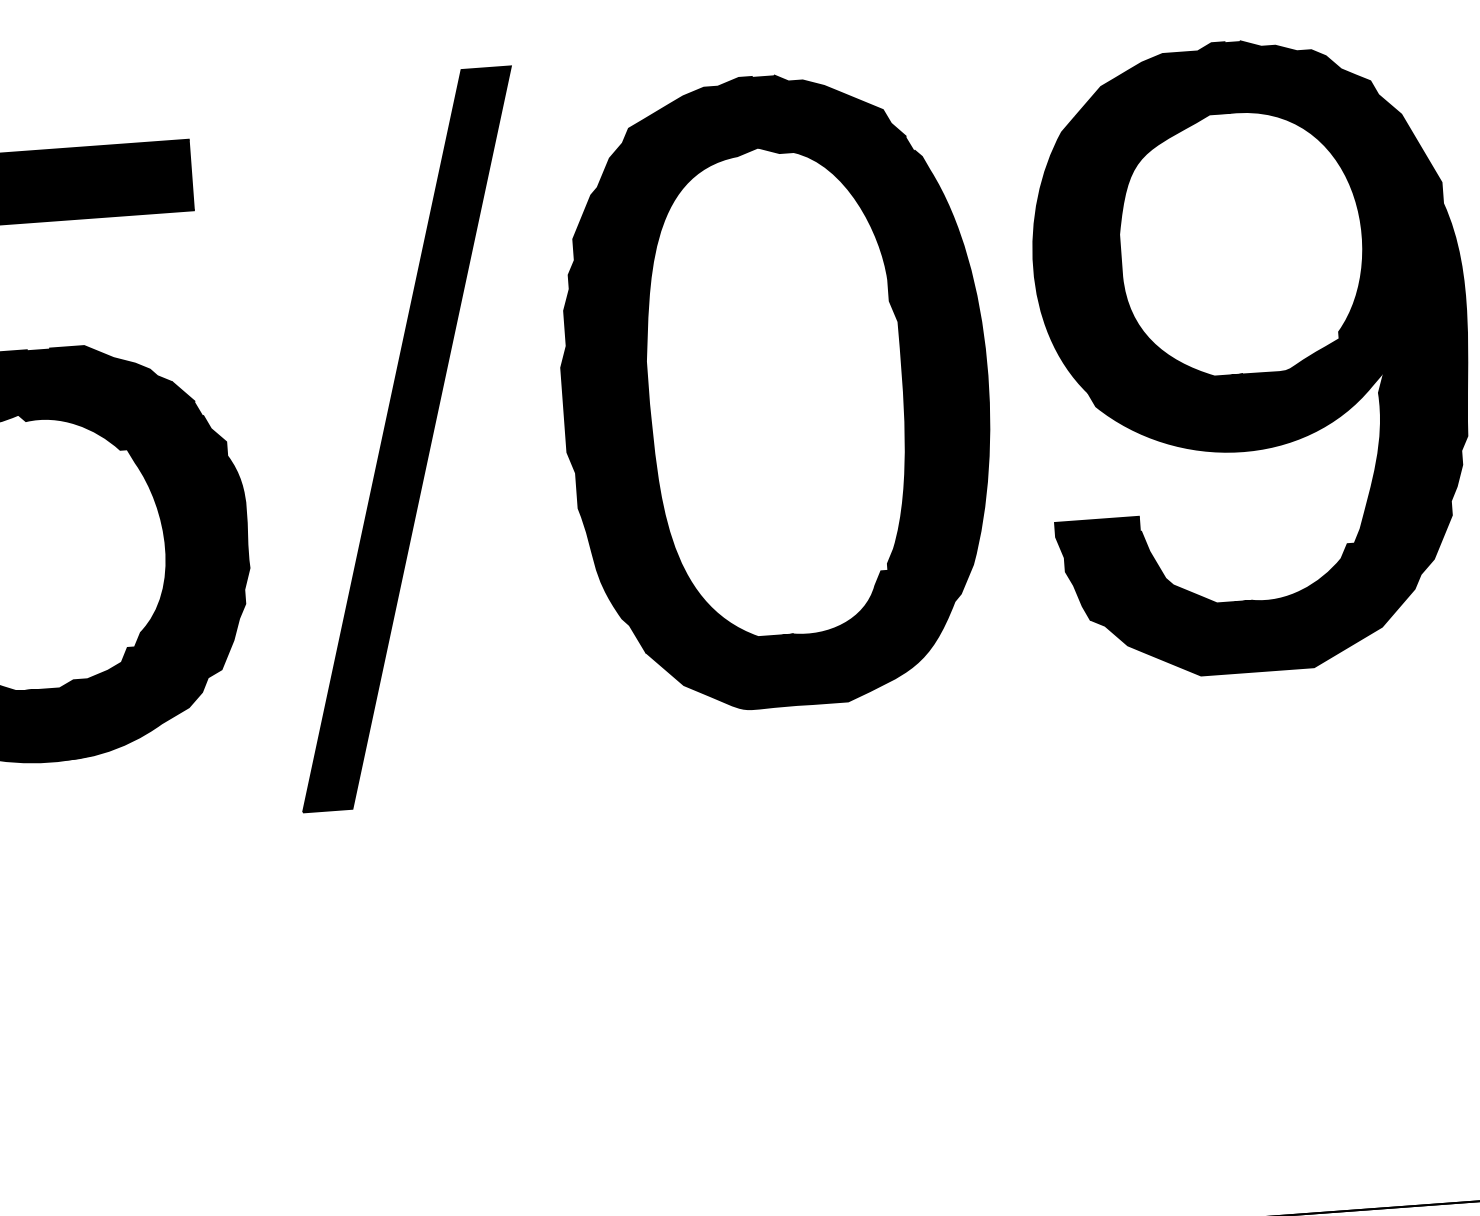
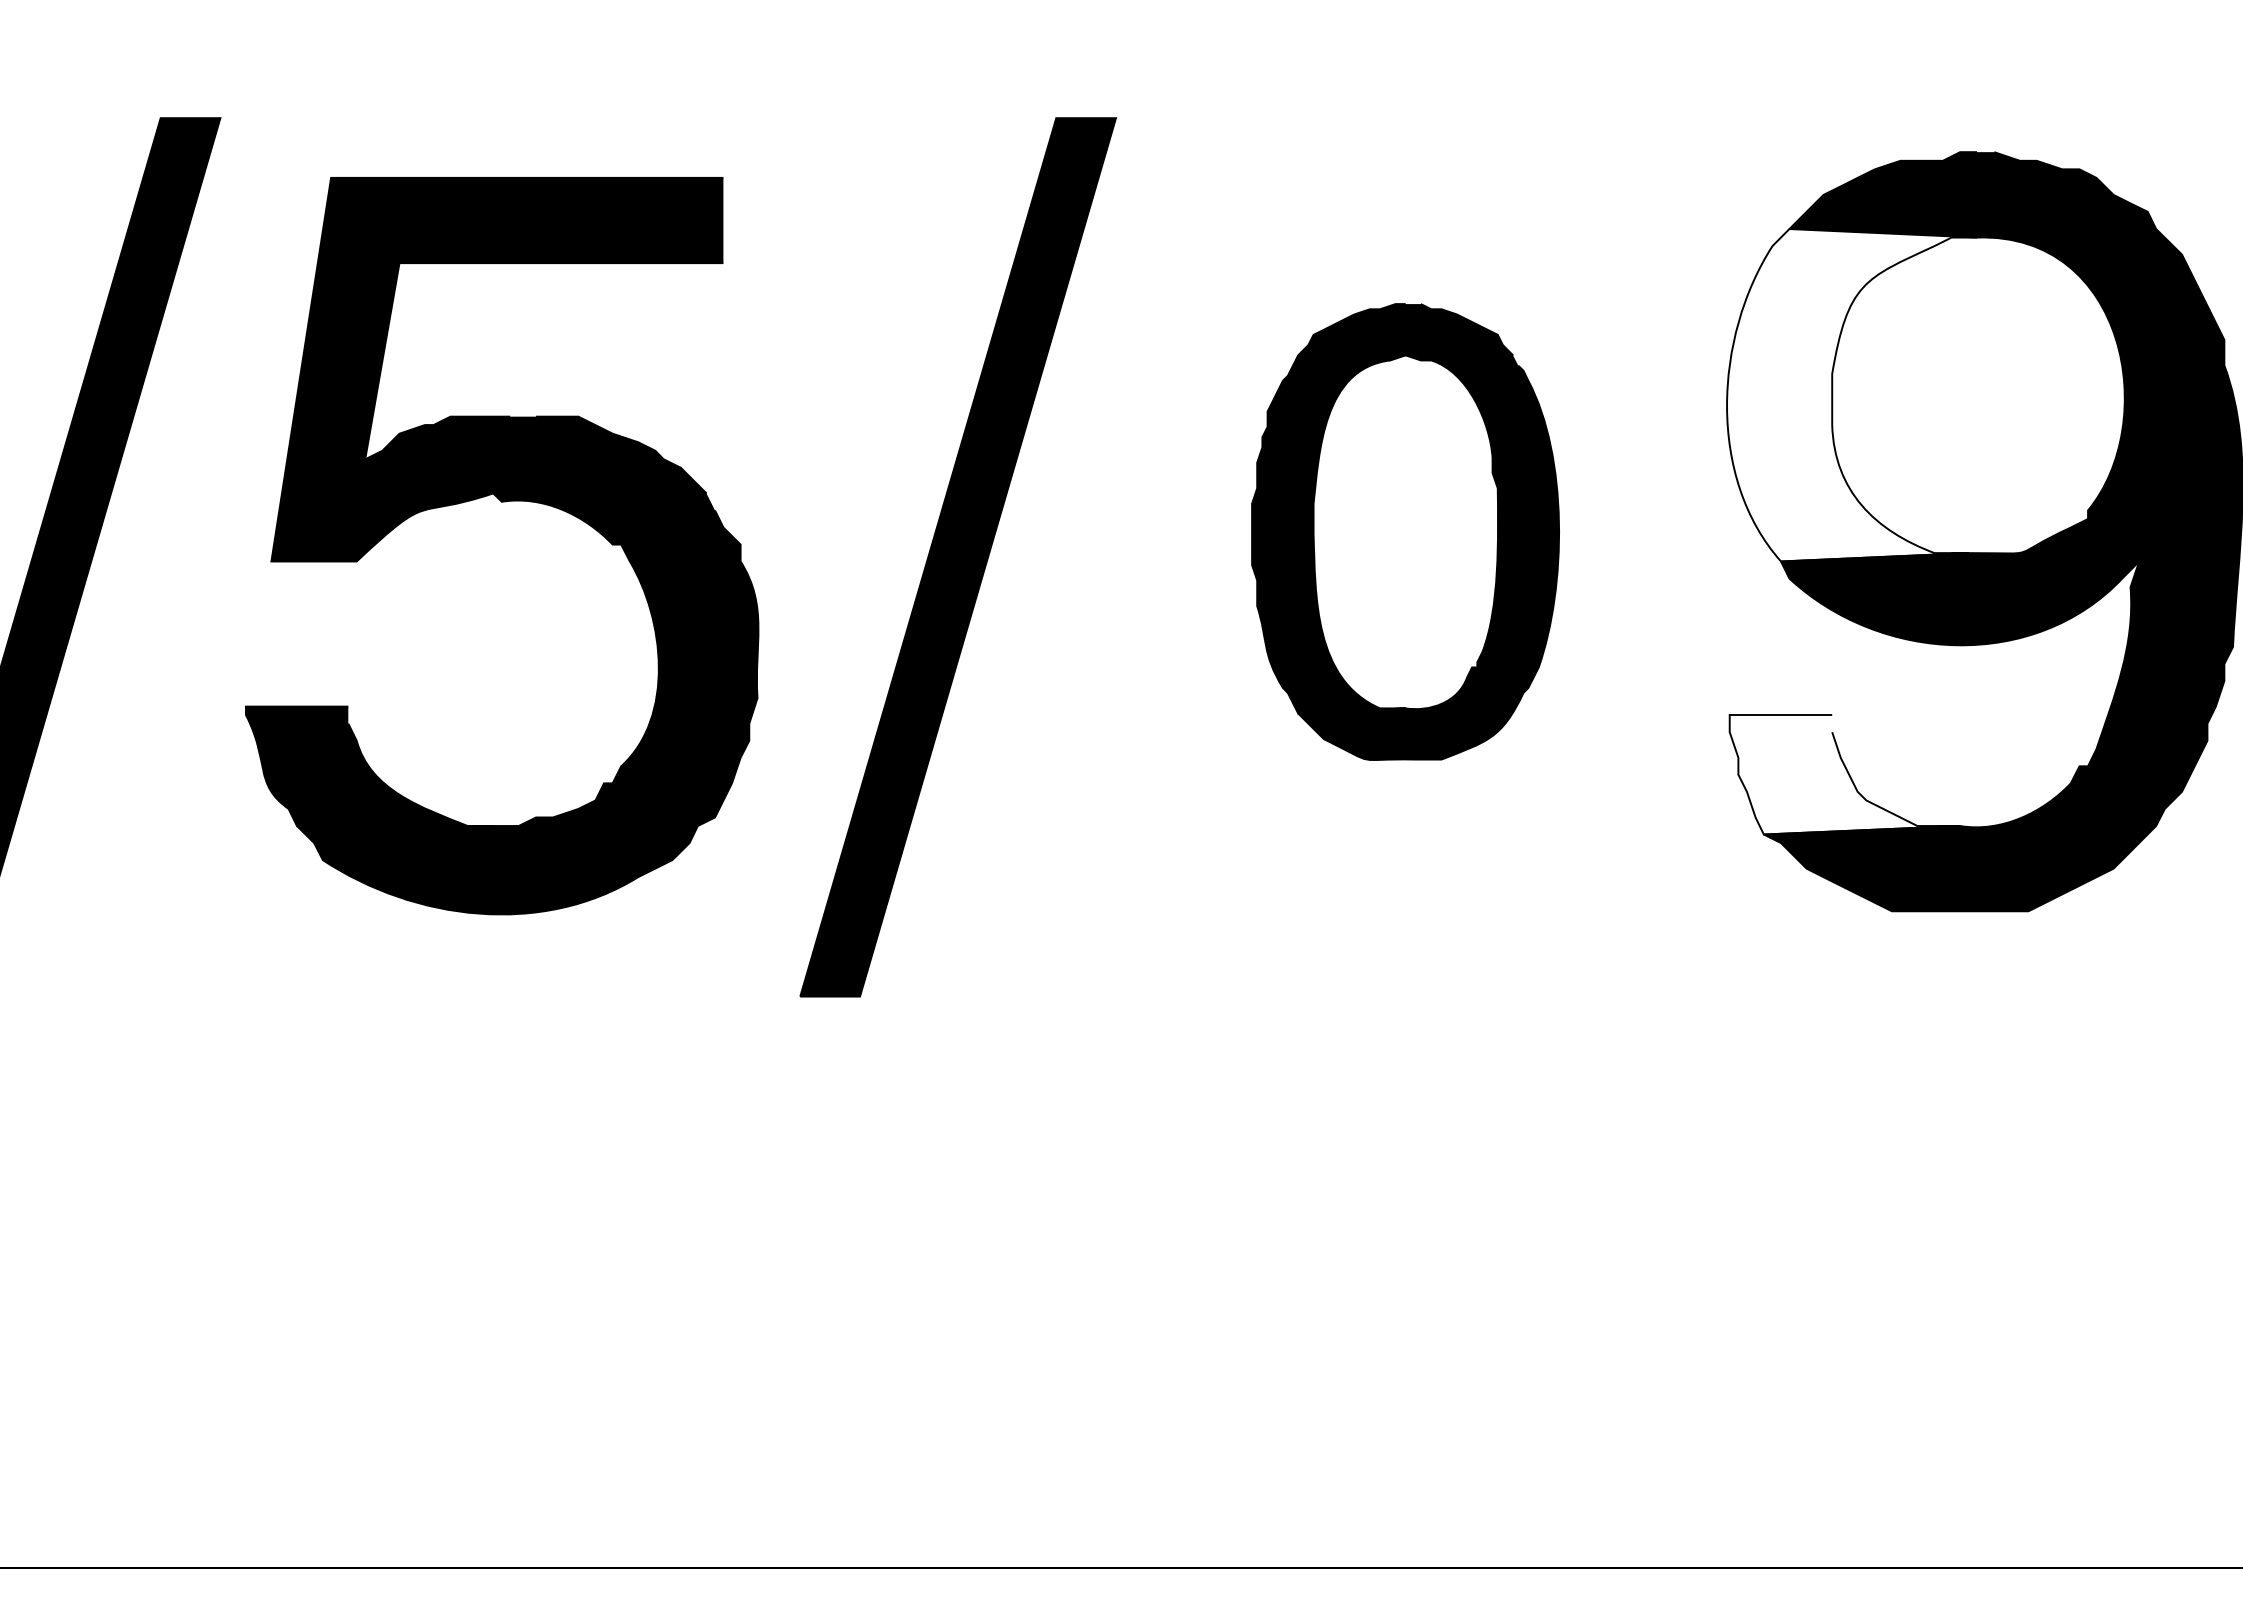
fill: (1137, 251) -> (1852, 395), removed
part: (775, 390) -> (1405, 531), size x0.6
fill: (1153, 565) -> (1844, 774), removed

